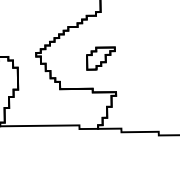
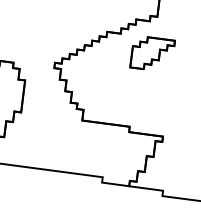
part: (100, 58) -> (151, 53), moved

